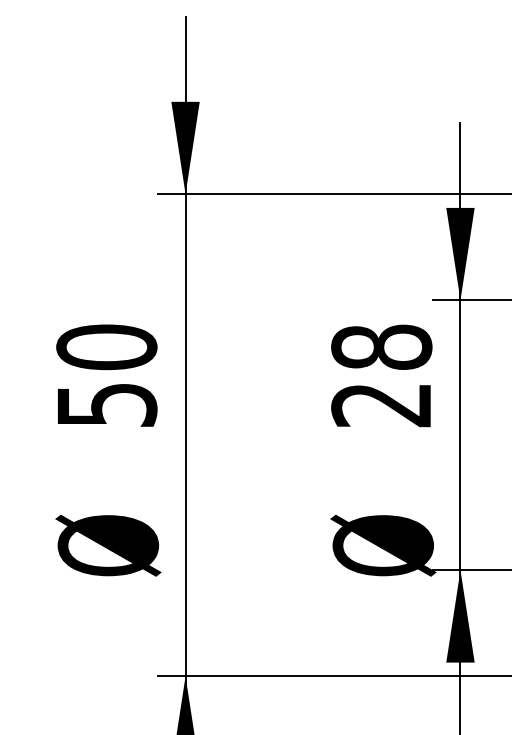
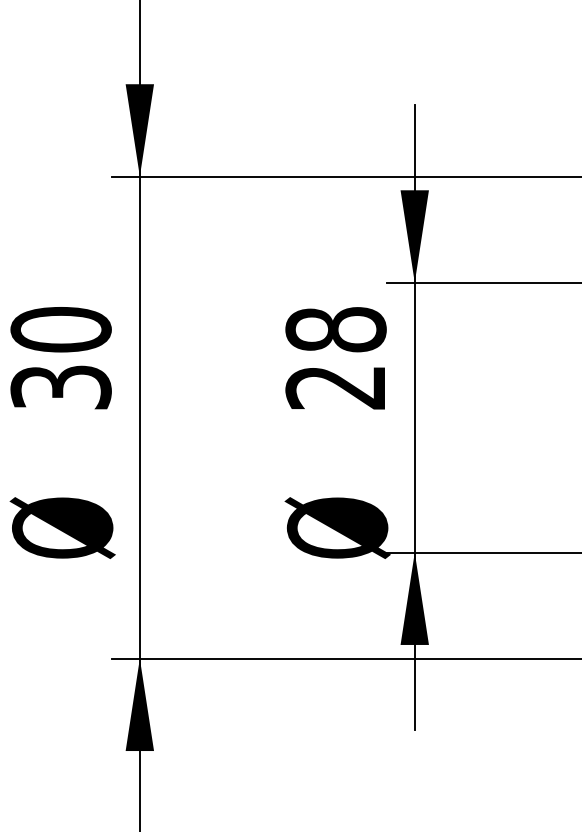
text: (106, 405) -> (60, 387), 50 -> 30

